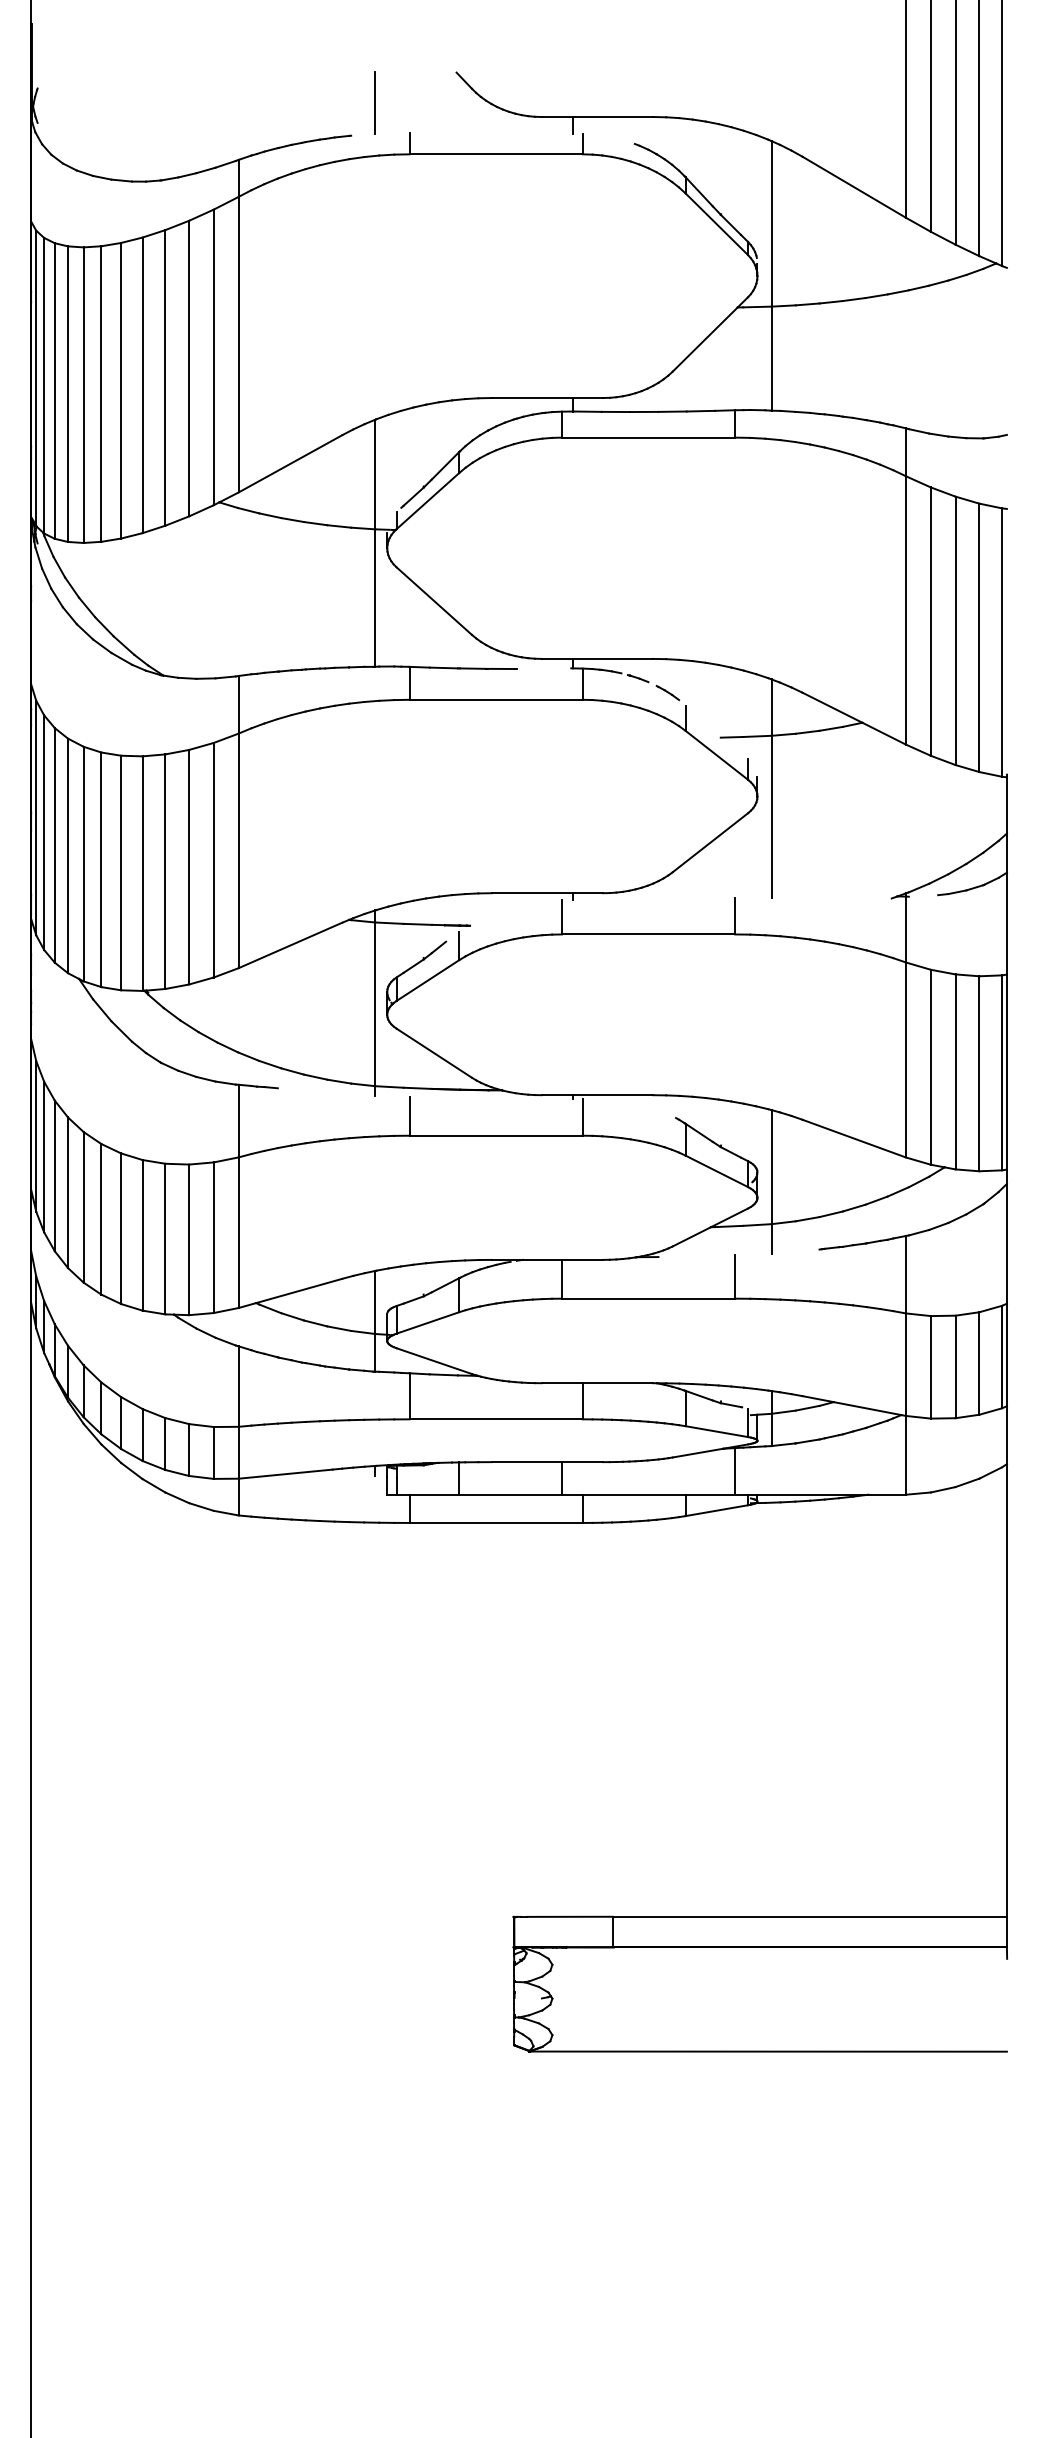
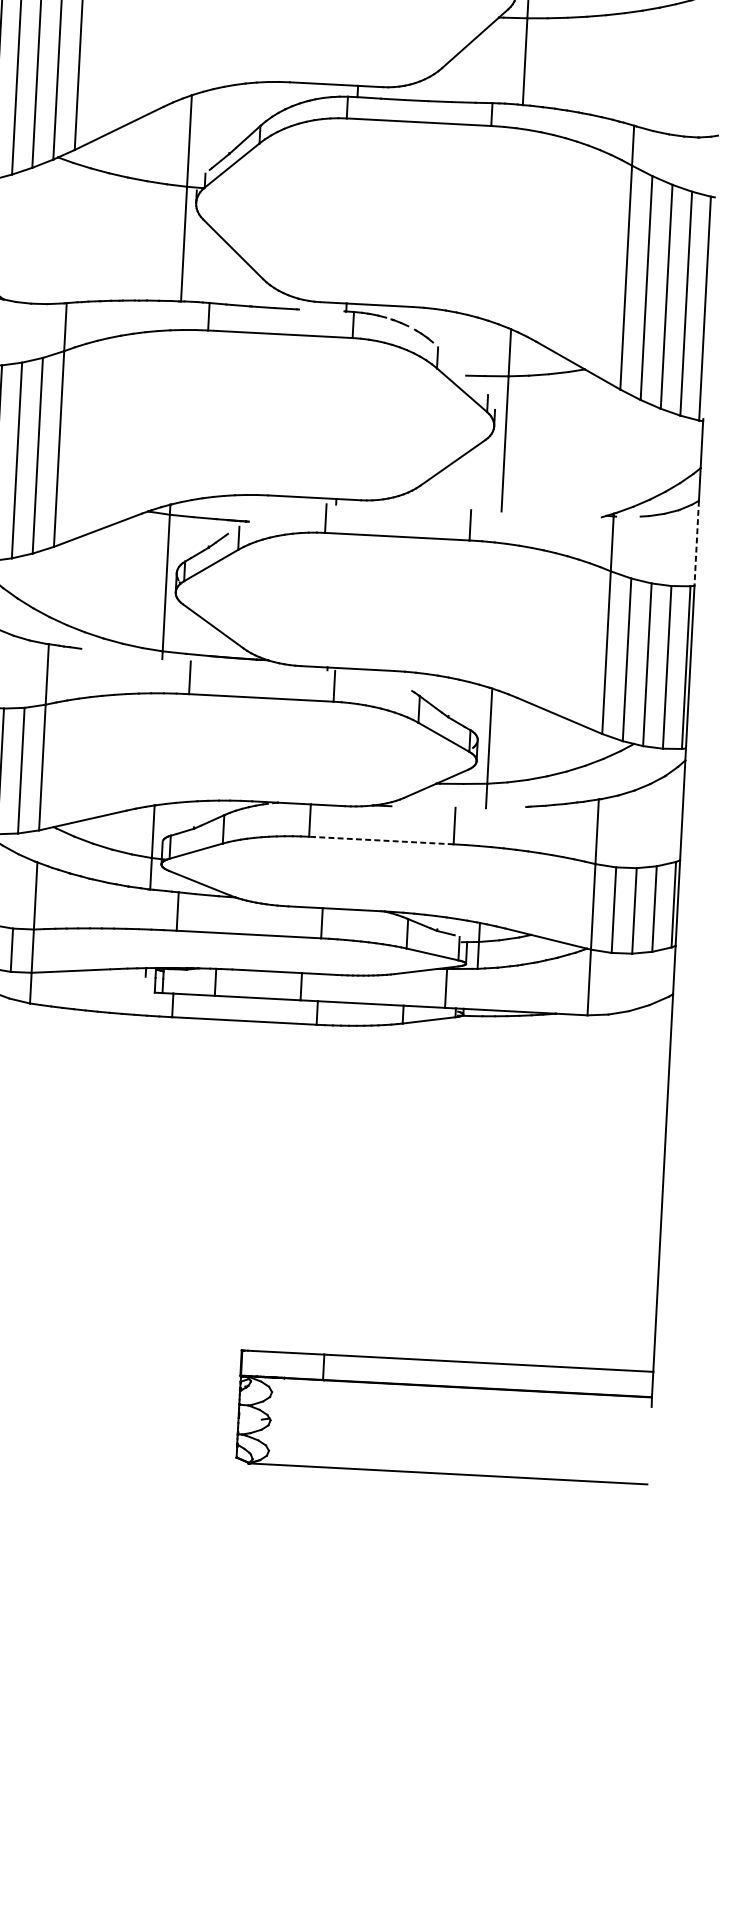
line: (1006, 923) -> (696, 543), solid -> dashed
line: (648, 1298) -> (381, 840), solid -> dashed

